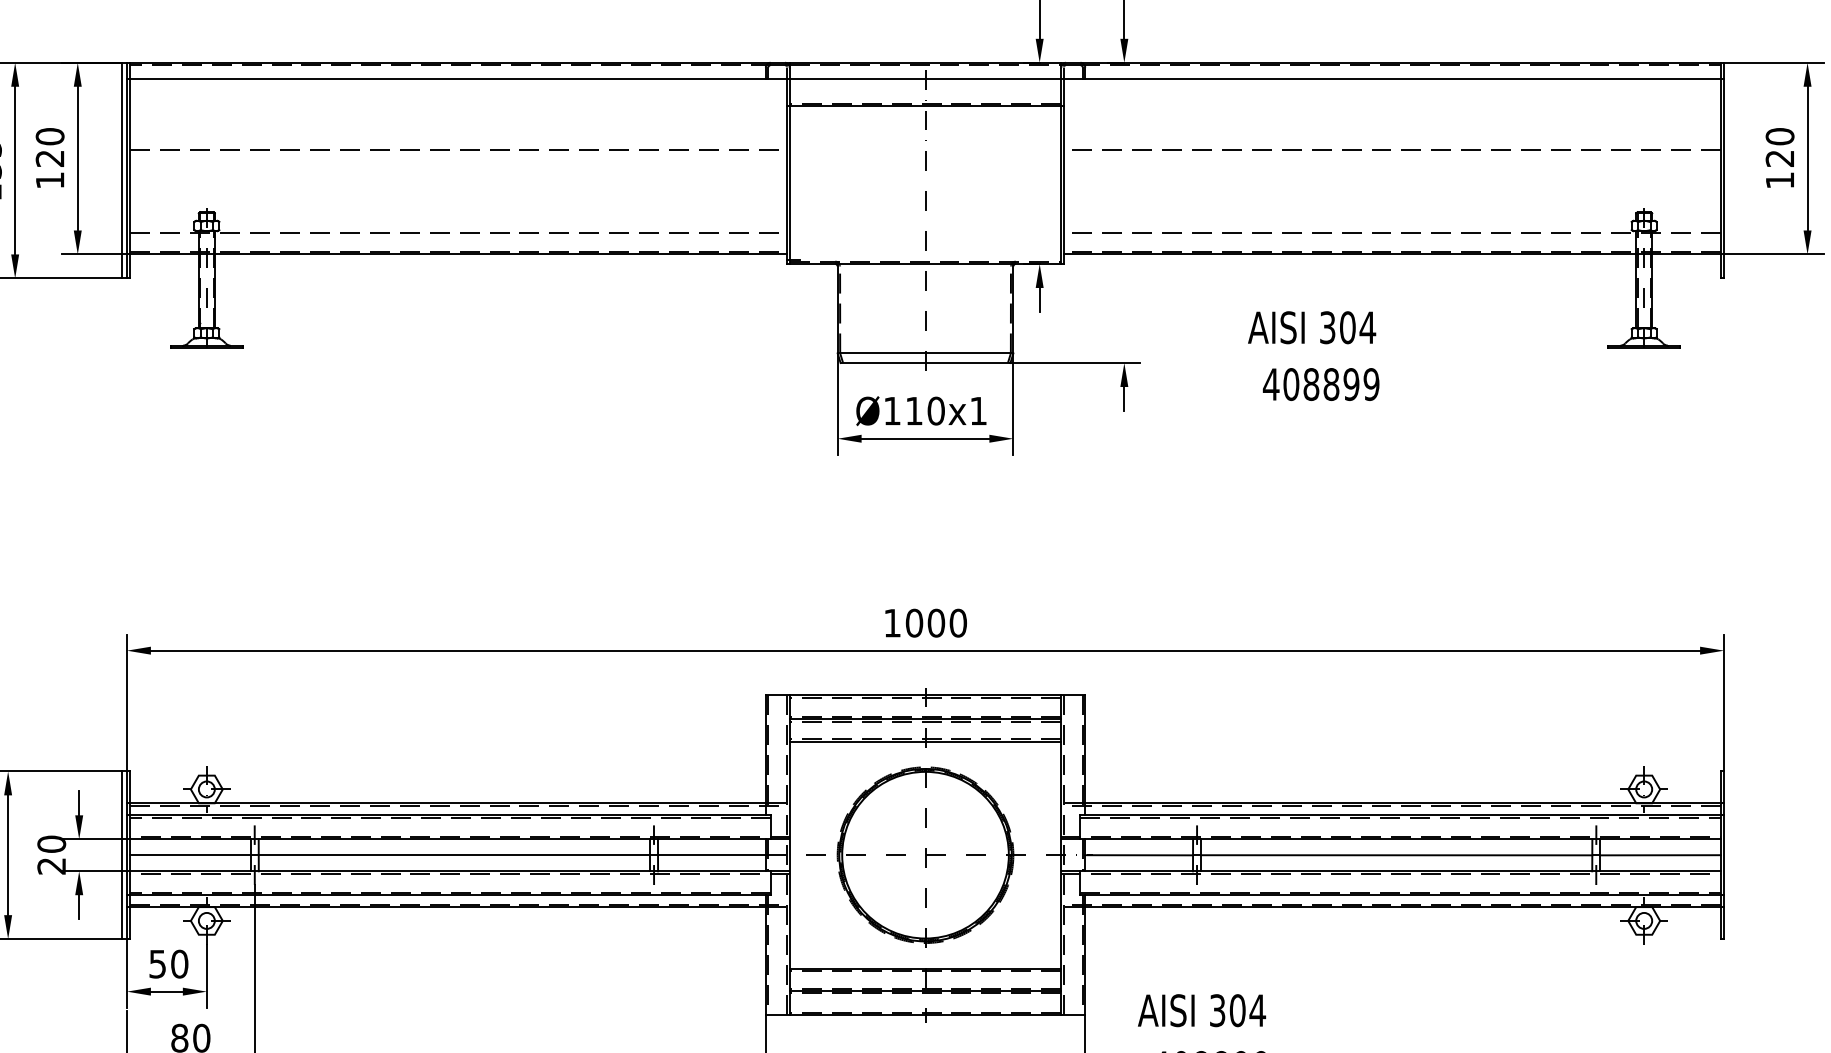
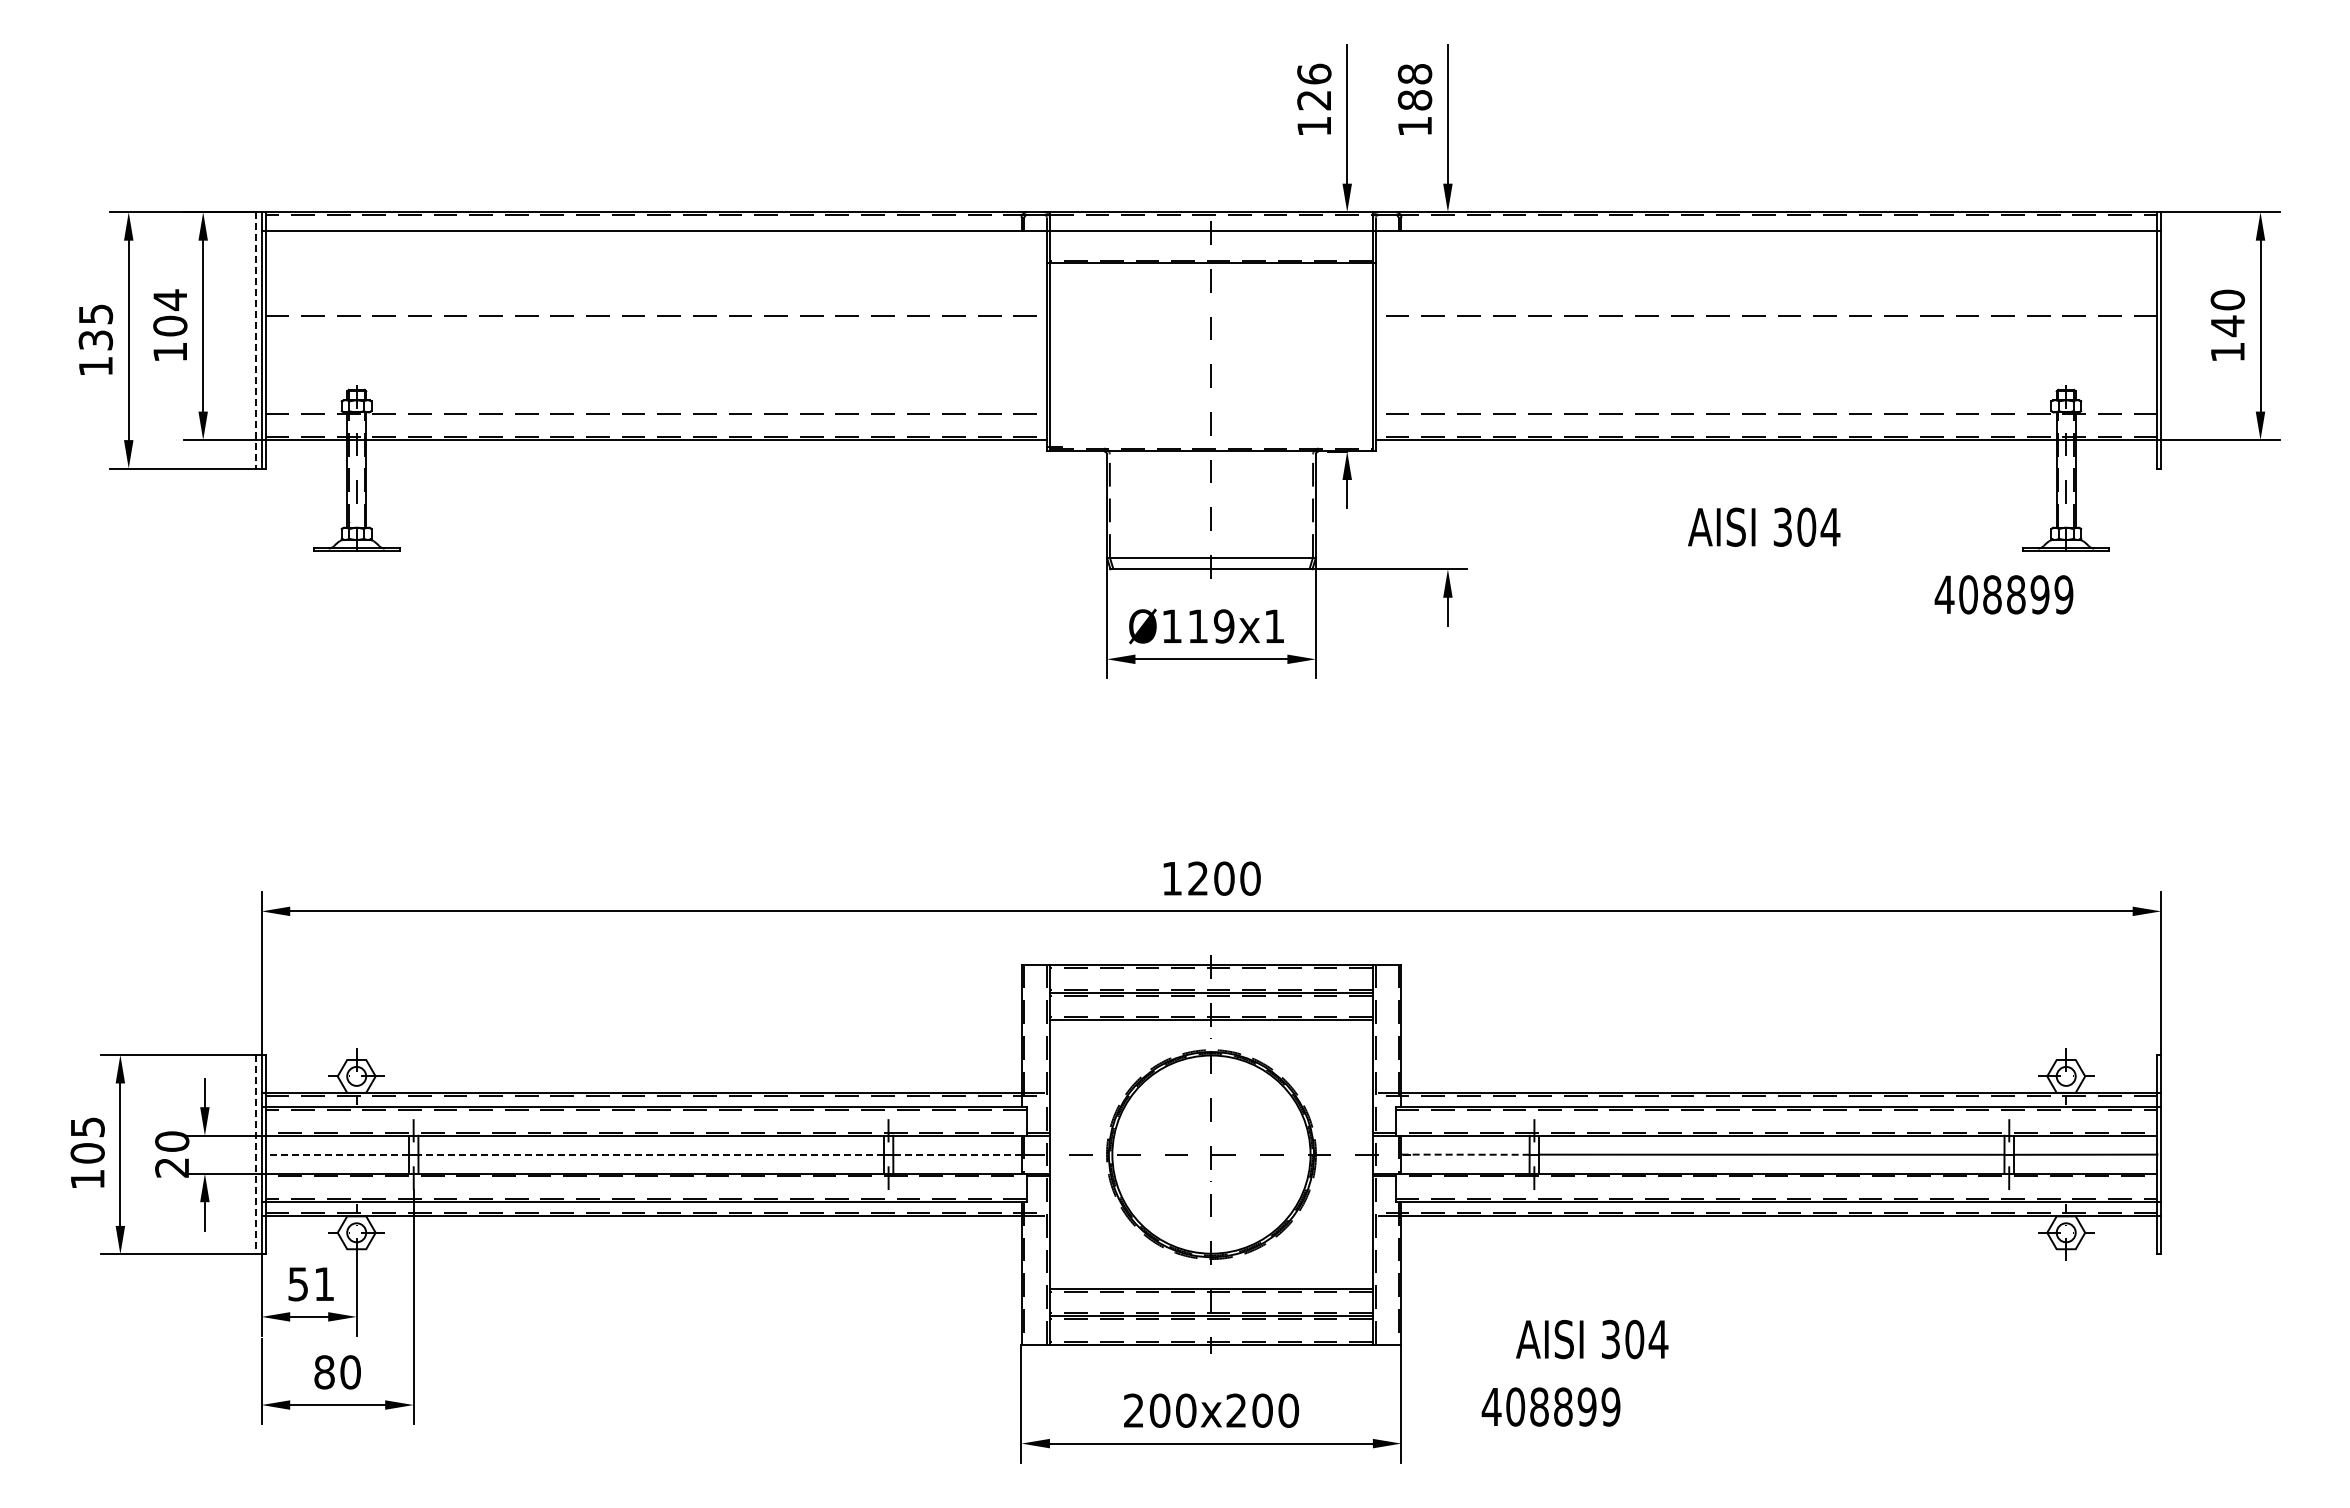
text: (50, 147) -> (170, 312), 120 -> 104
text: (1779, 158) -> (2227, 326), 120 -> 140
line: (122, 170) -> (256, 340), solid -> dashed
text: (1312, 327) -> (1764, 526), moved
text: (1320, 384) -> (2003, 594), moved
text: (935, 411) -> (1223, 626), Ø110x1 -> Ø119x1
text: (914, 623) -> (1198, 878), 1000 -> 1200
line: (122, 855) -> (256, 1154), solid -> dashed
line: (190, 855) -> (337, 1154), solid -> dashed
line: (454, 855) -> (651, 1154), solid -> dashed
line: (711, 855) -> (956, 1154), solid -> dashed
line: (1139, 855) -> (1465, 1154), solid -> dashed
text: (179, 964) -> (324, 1284), 50 -> 51
text: (1202, 1010) -> (1592, 1339), moved

